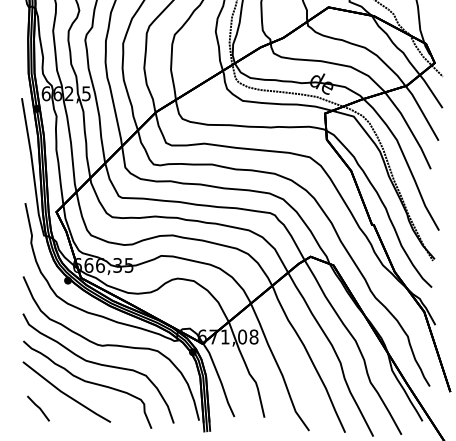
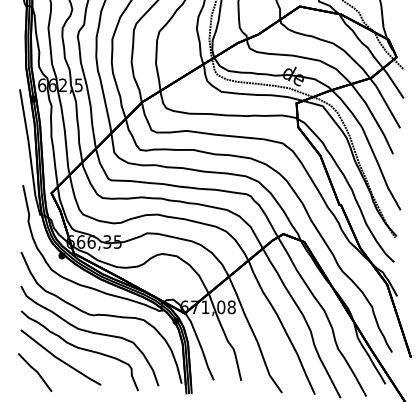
part: (37, 408) -> (34, 372), size x1.67

